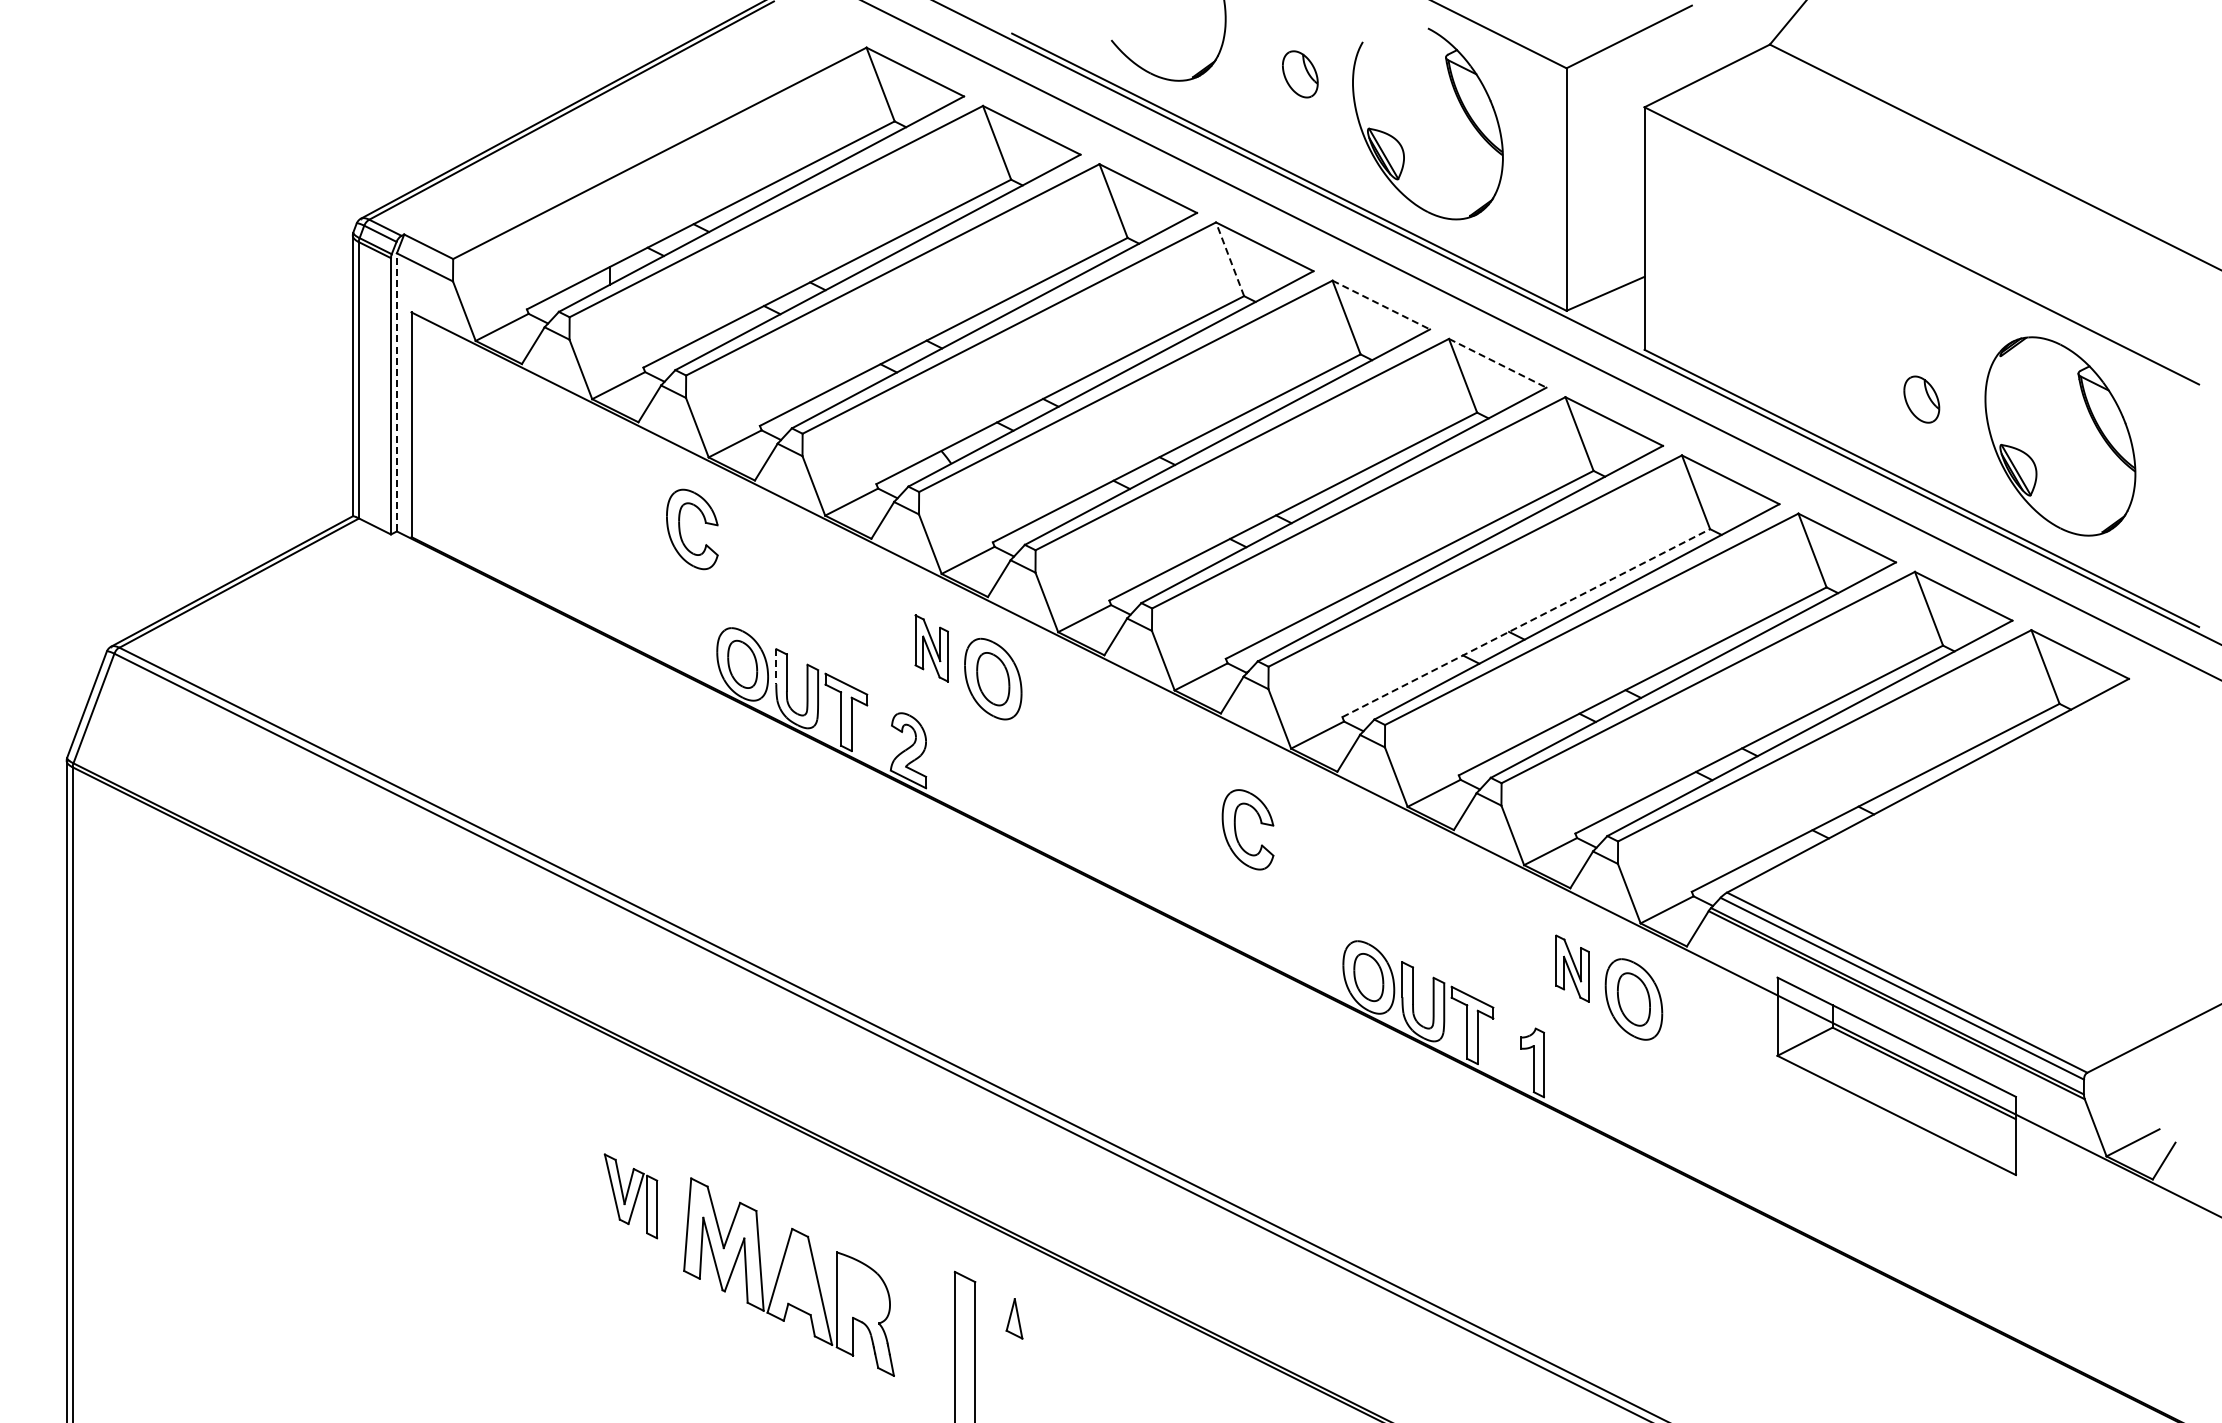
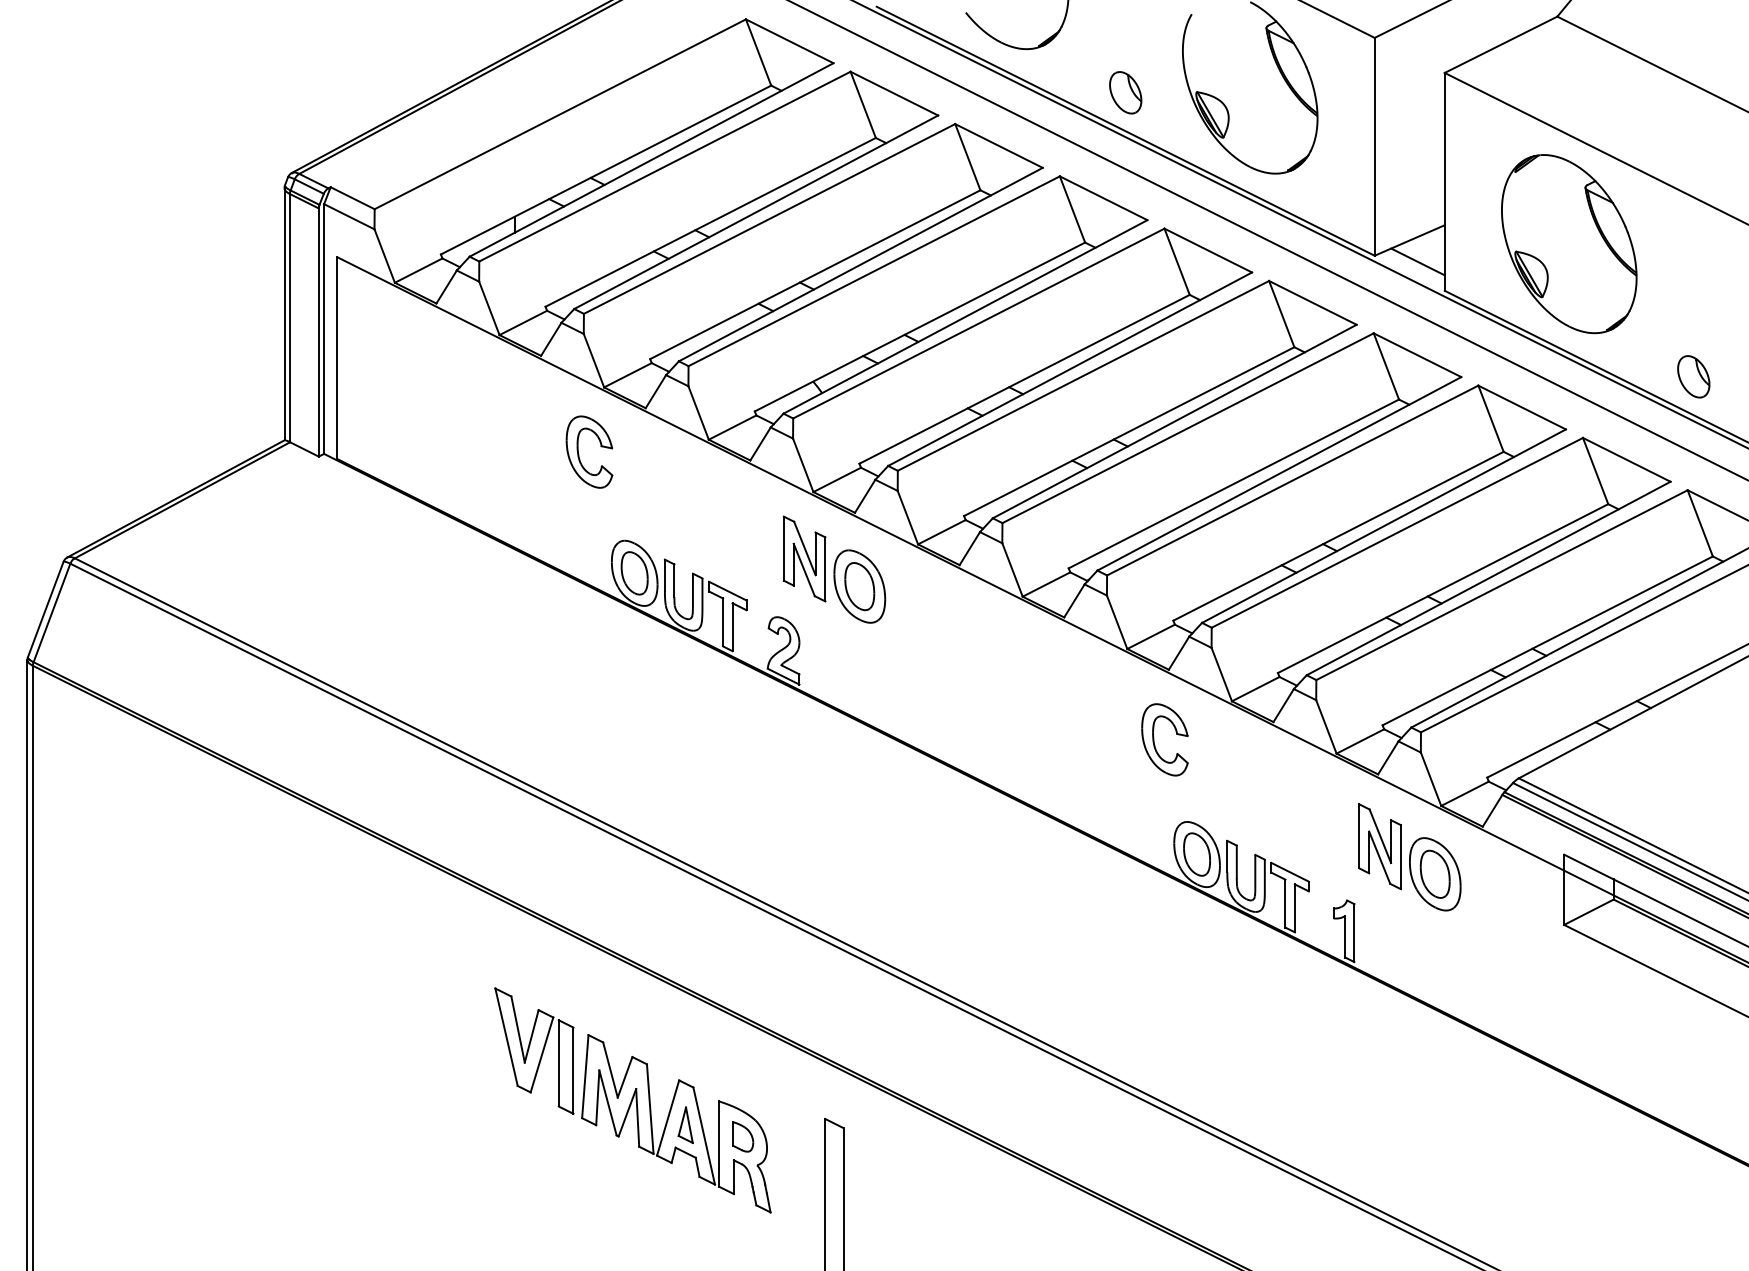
part: (1300, 74) -> (1125, 92), moved
line: (1229, 258) -> (1071, 208), dashed -> solid
part: (1782, 297) -> (1568, 243), added
line: (1381, 305) -> (1208, 250), dashed -> solid
line: (1614, 317) -> (1417, 261), added
line: (1497, 363) -> (1312, 303), dashed -> solid
line: (396, 391) -> (323, 328), dashed -> solid
part: (1921, 399) -> (1693, 376), moved
line: (1526, 622) -> (1338, 535), dashed -> solid
part: (931, 648) -> (804, 559), size x1.43
line: (776, 667) -> (665, 576), dashed -> solid
part: (1236, 830) -> (1154, 740), moved
part: (1572, 968) -> (1380, 846), size x1.43
part: (630, 1196) -> (533, 1051), size x1.67
part: (863, 1291) -> (743, 1136), added
part: (1014, 1318) -> (685, 1124), moved

